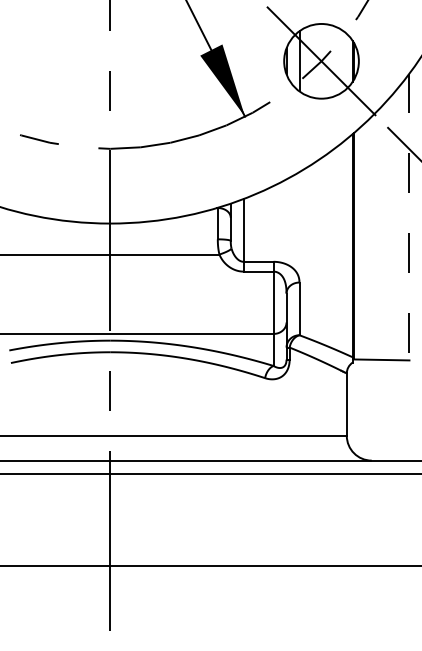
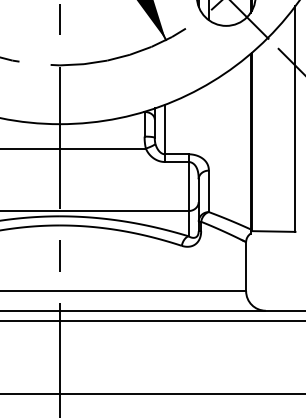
line: (409, 217) -> (295, 119), dashed -> solid

